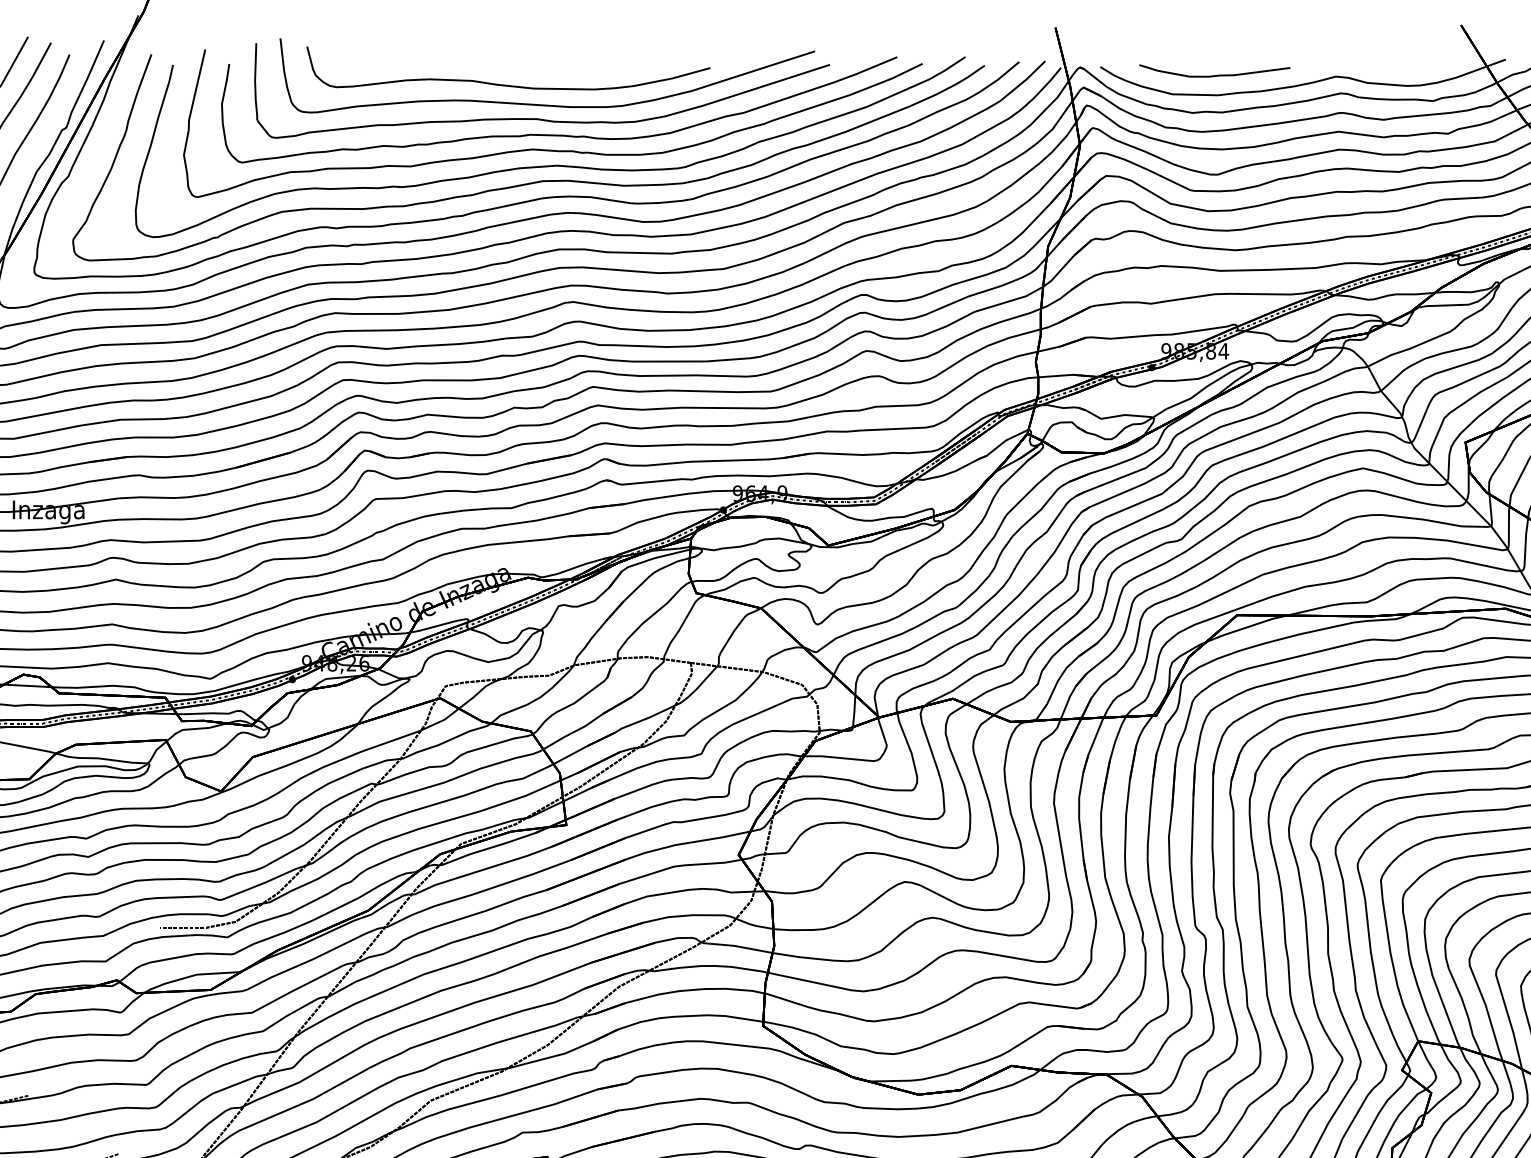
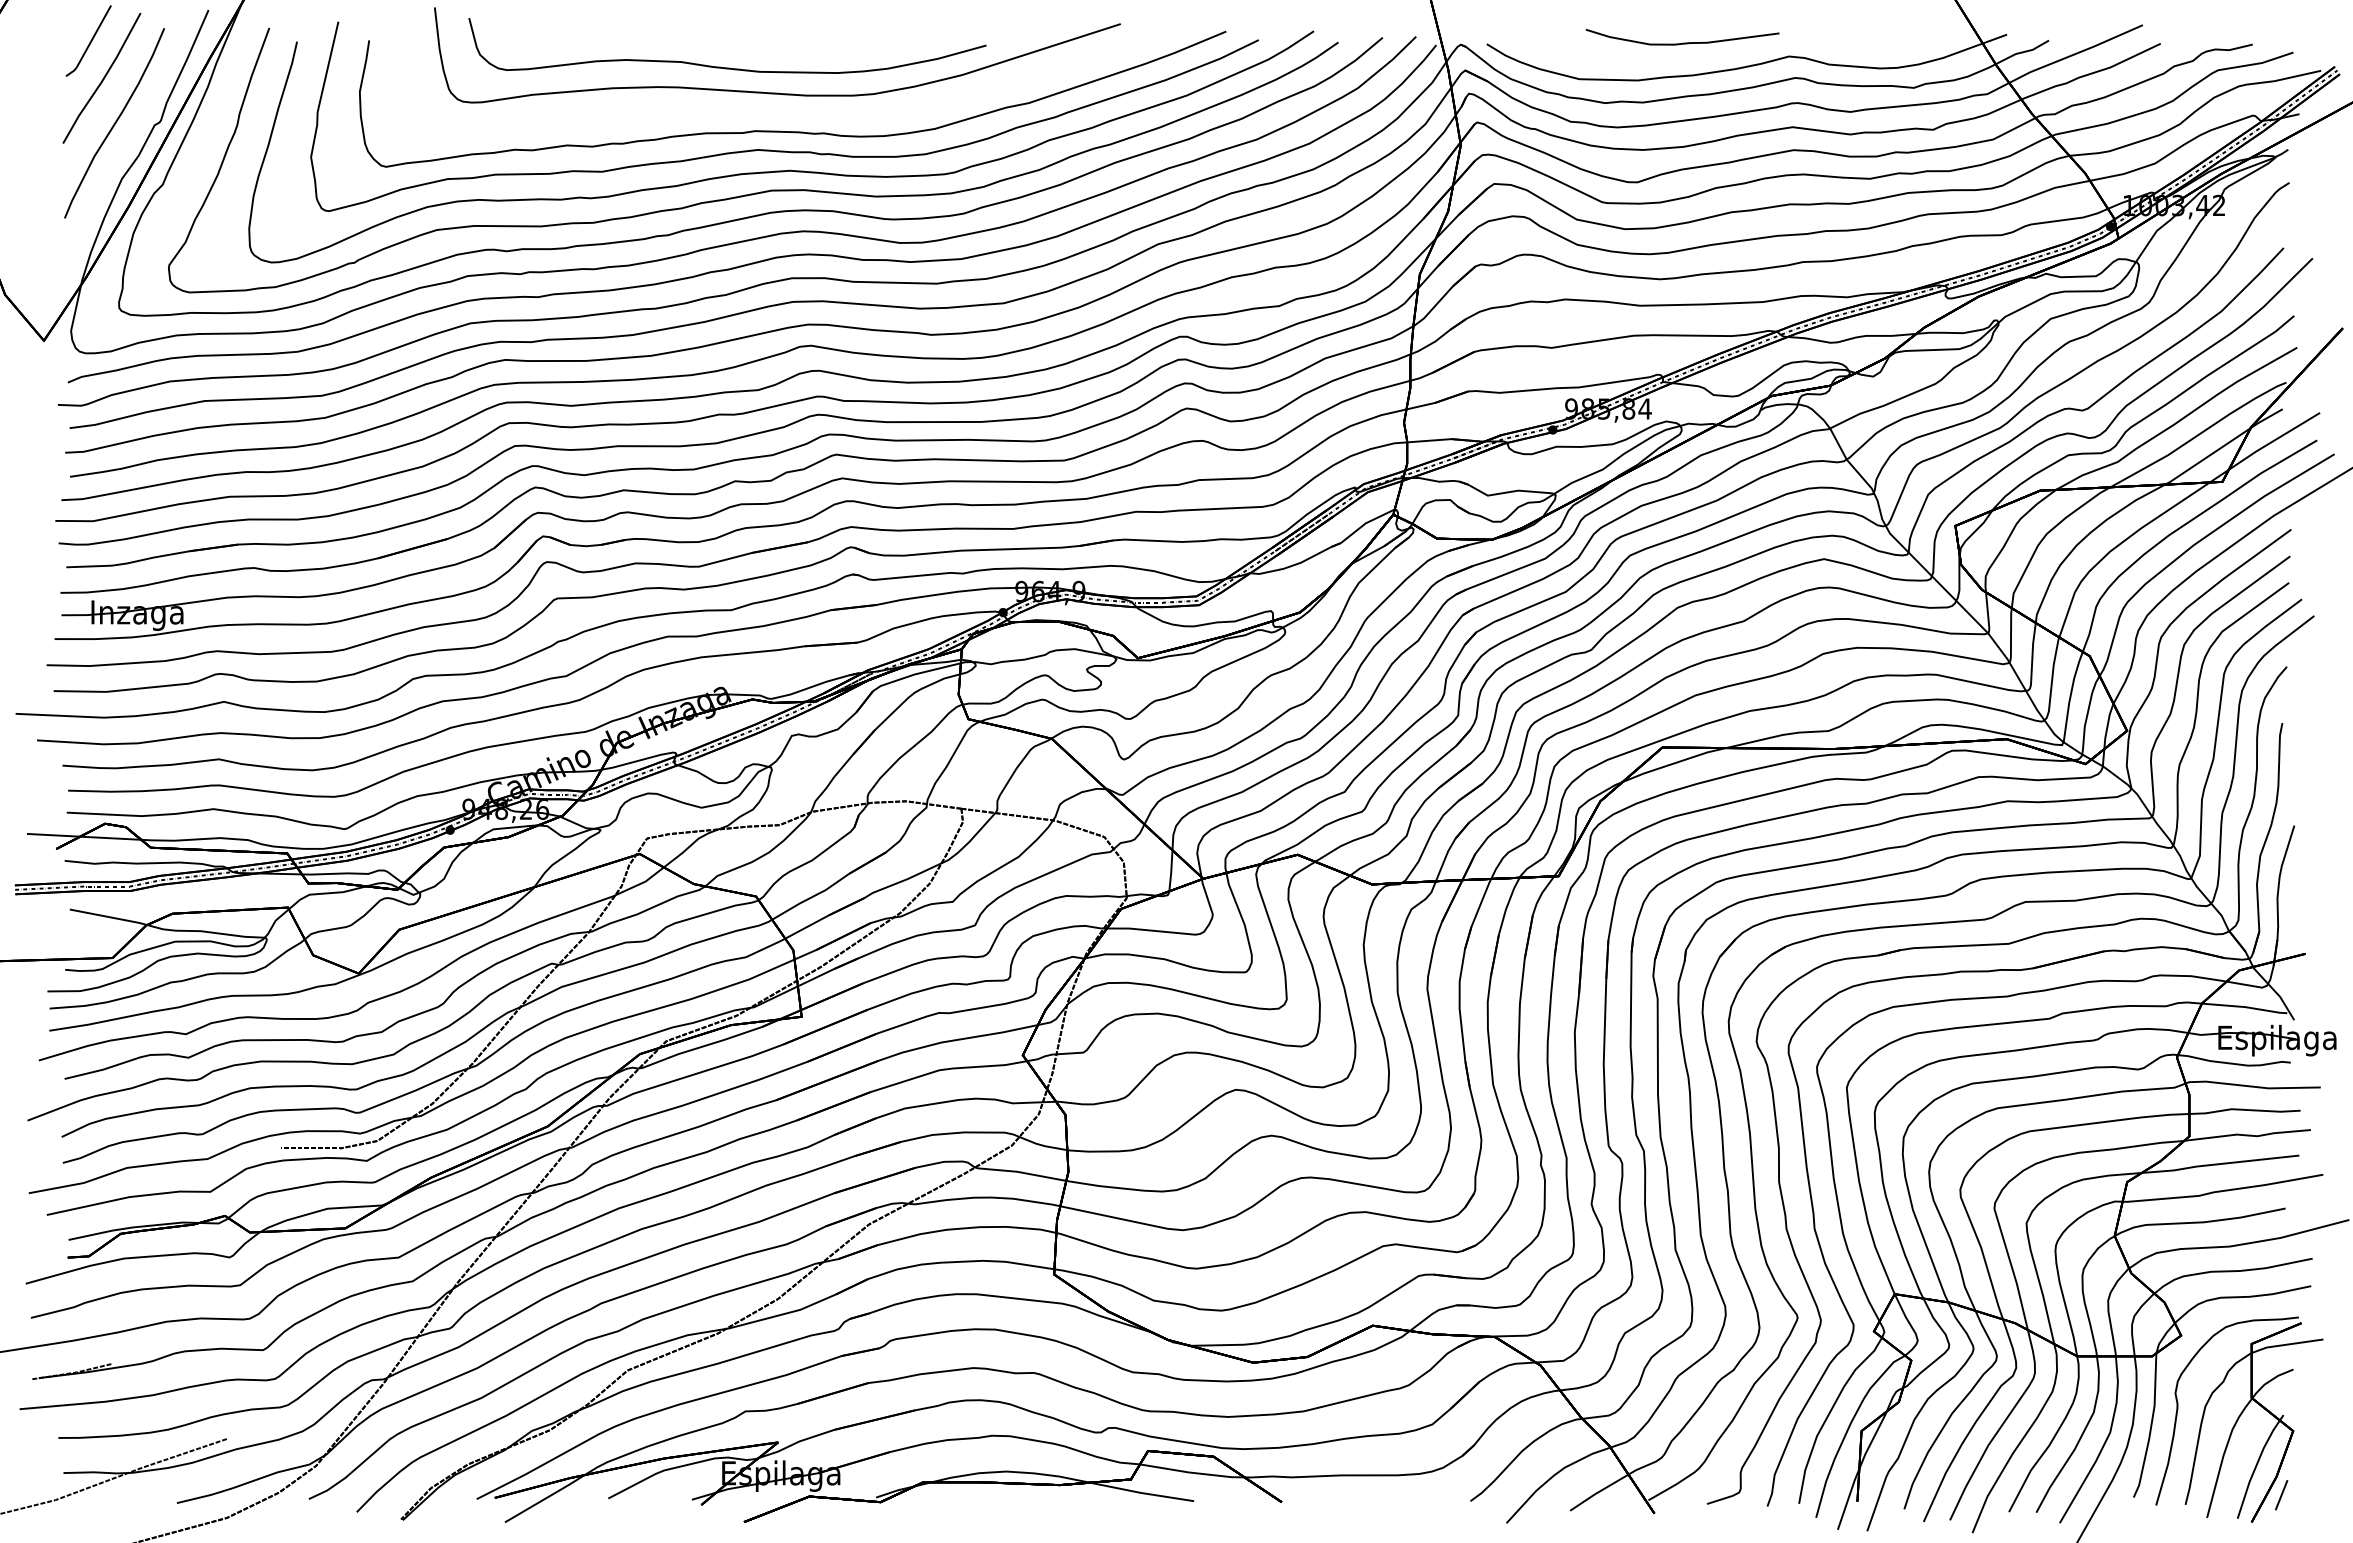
curve: (1214, 75) -> (1682, 42), moved
curve: (540, 118) -> (768, 110), removed

